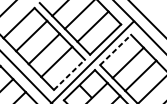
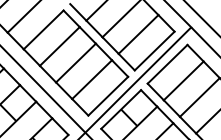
line: (115, 50) -> (167, 64), dashed -> solid
line: (69, 75) -> (108, 96), dashed -> solid

